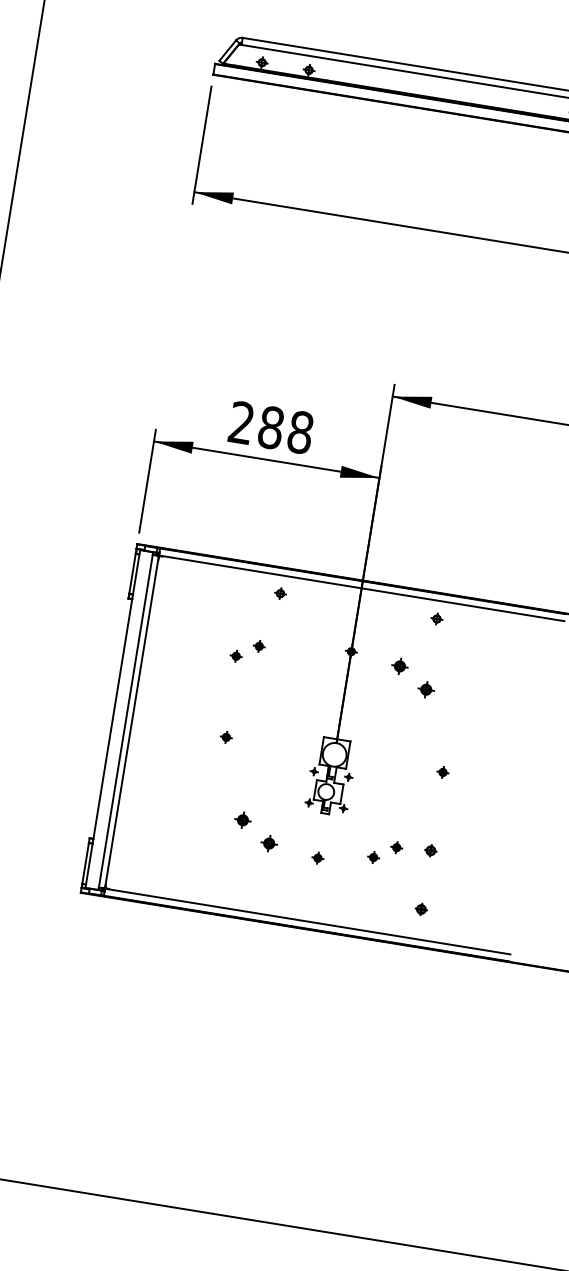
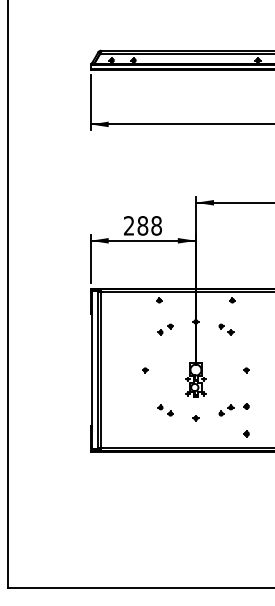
part: (247, 651) -> (165, 329), moved
part: (414, 678) -> (226, 329), size x0.71
part: (255, 830) -> (165, 410), size x0.71

